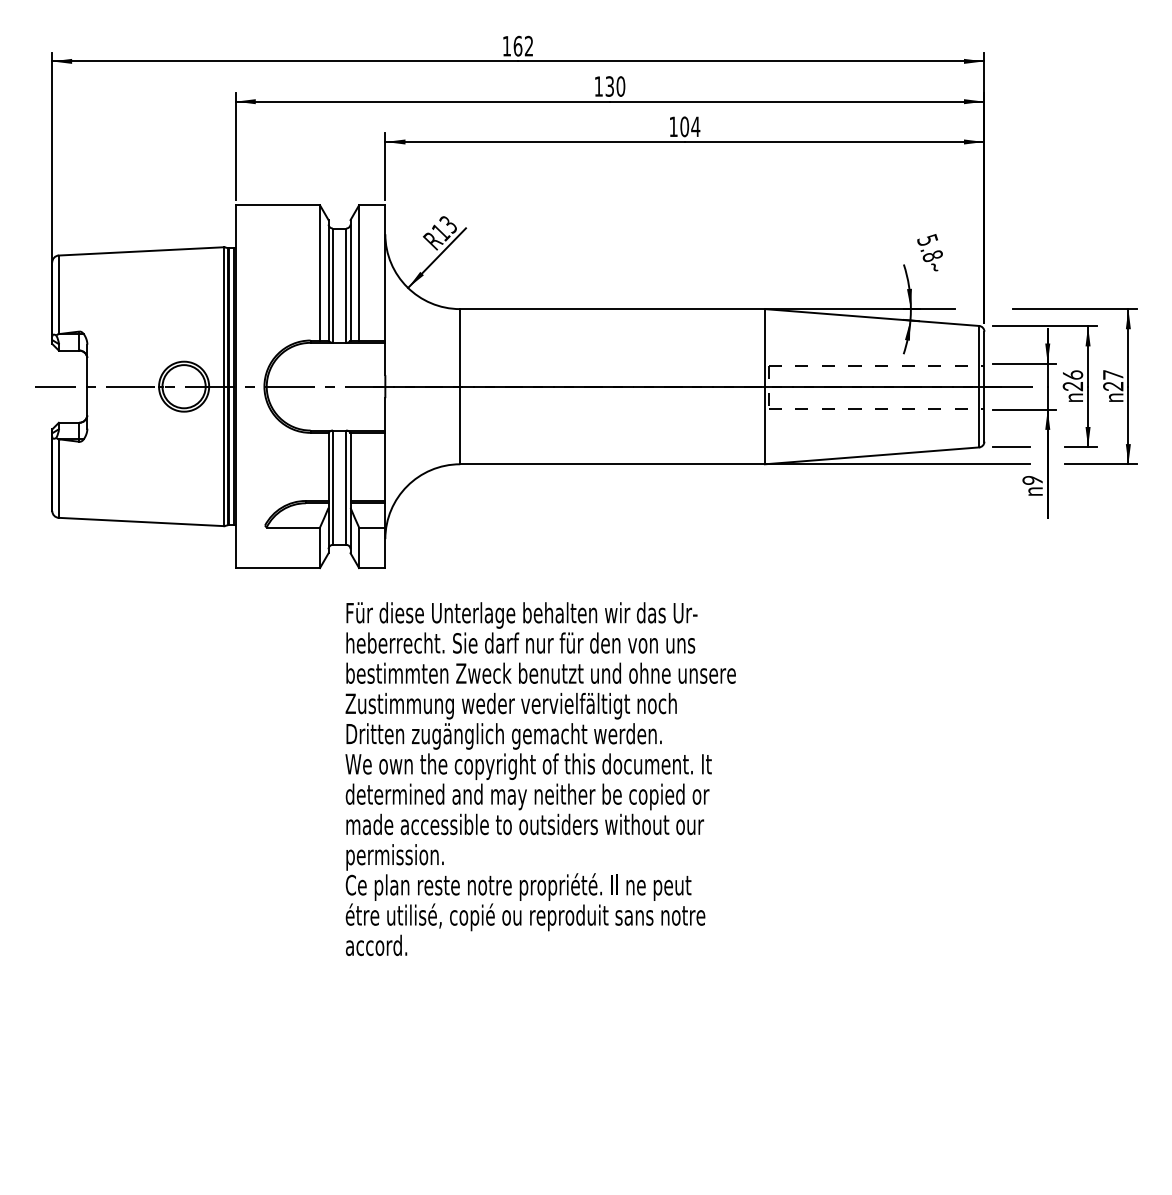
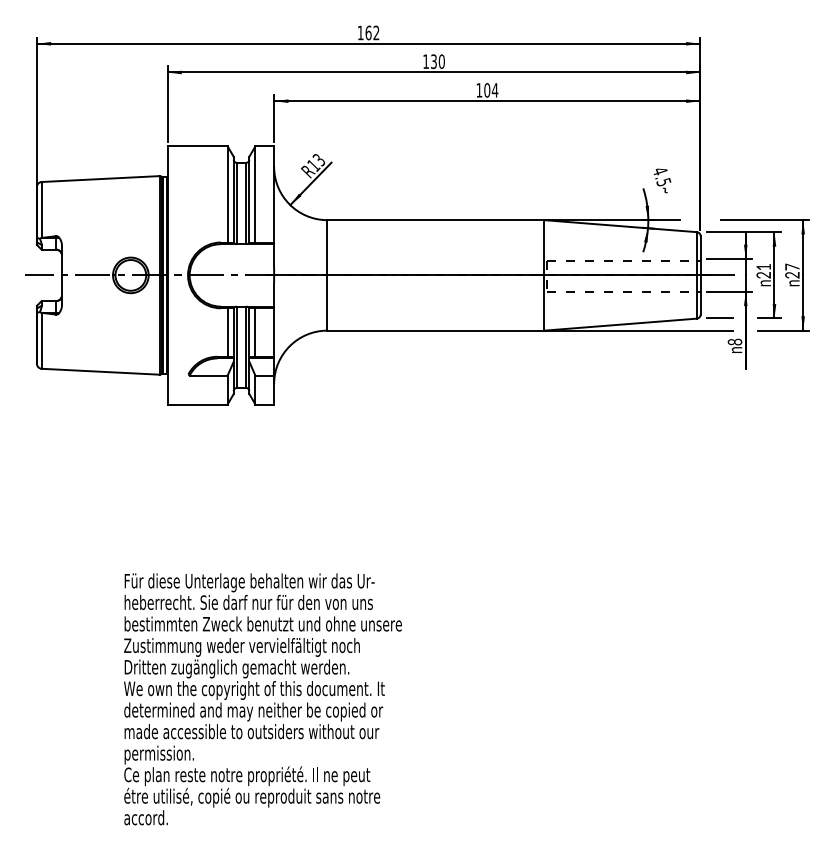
text: (930, 248) -> (662, 177), 5.8 -> 4.5
text: (1072, 374) -> (763, 266), 26 -> 21
line: (320, 466) -> (227, 332), added
line: (359, 466) -> (255, 332), added
text: (1033, 480) -> (735, 342), 9 -> 8
text: (540, 778) -> (262, 698), moved

